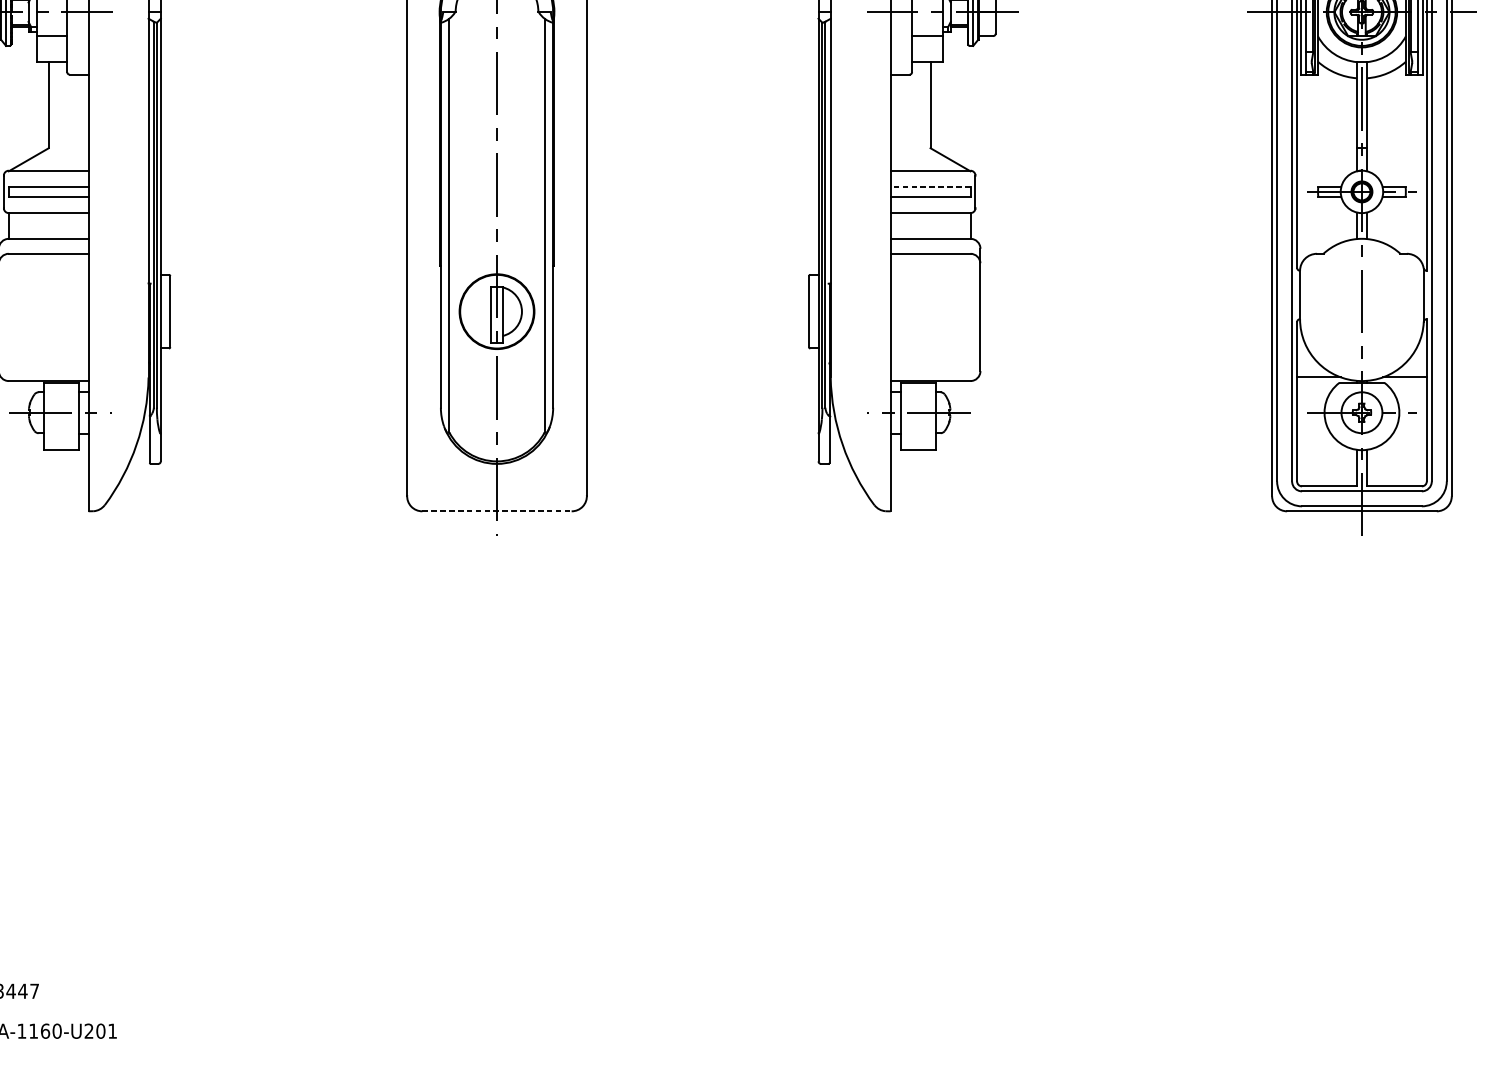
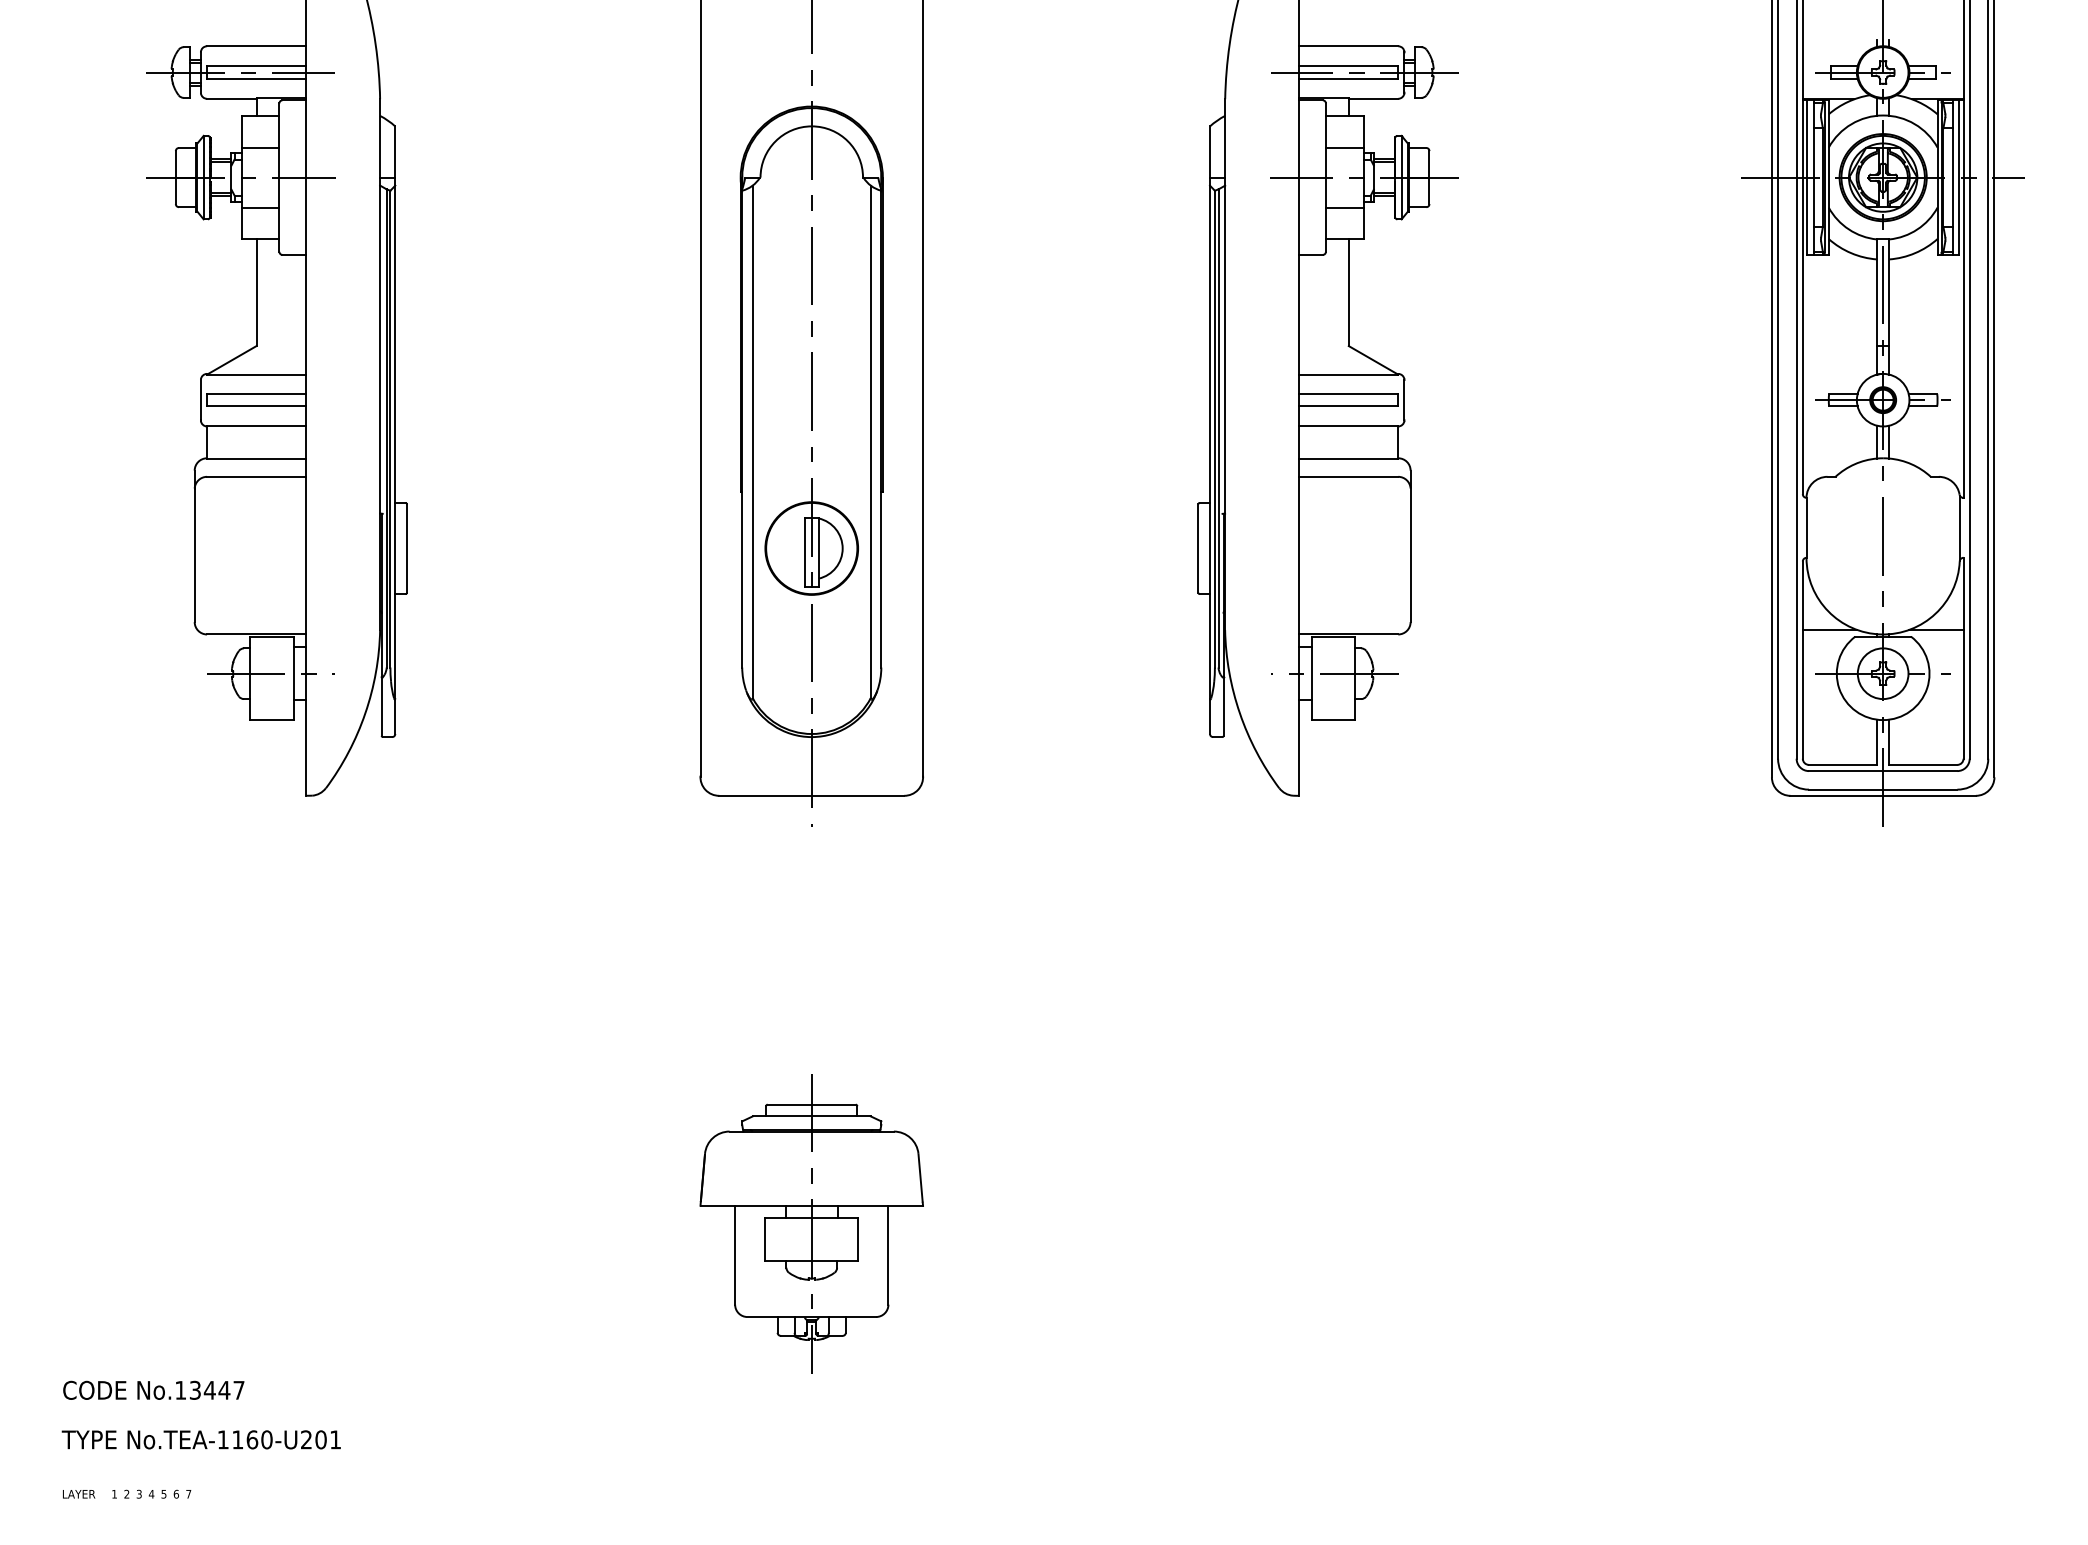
line: (930, 187) -> (1348, 394), dashed -> solid
line: (497, 511) -> (812, 795), dashed -> solid
part: (496, 856) -> (811, 1223), added

